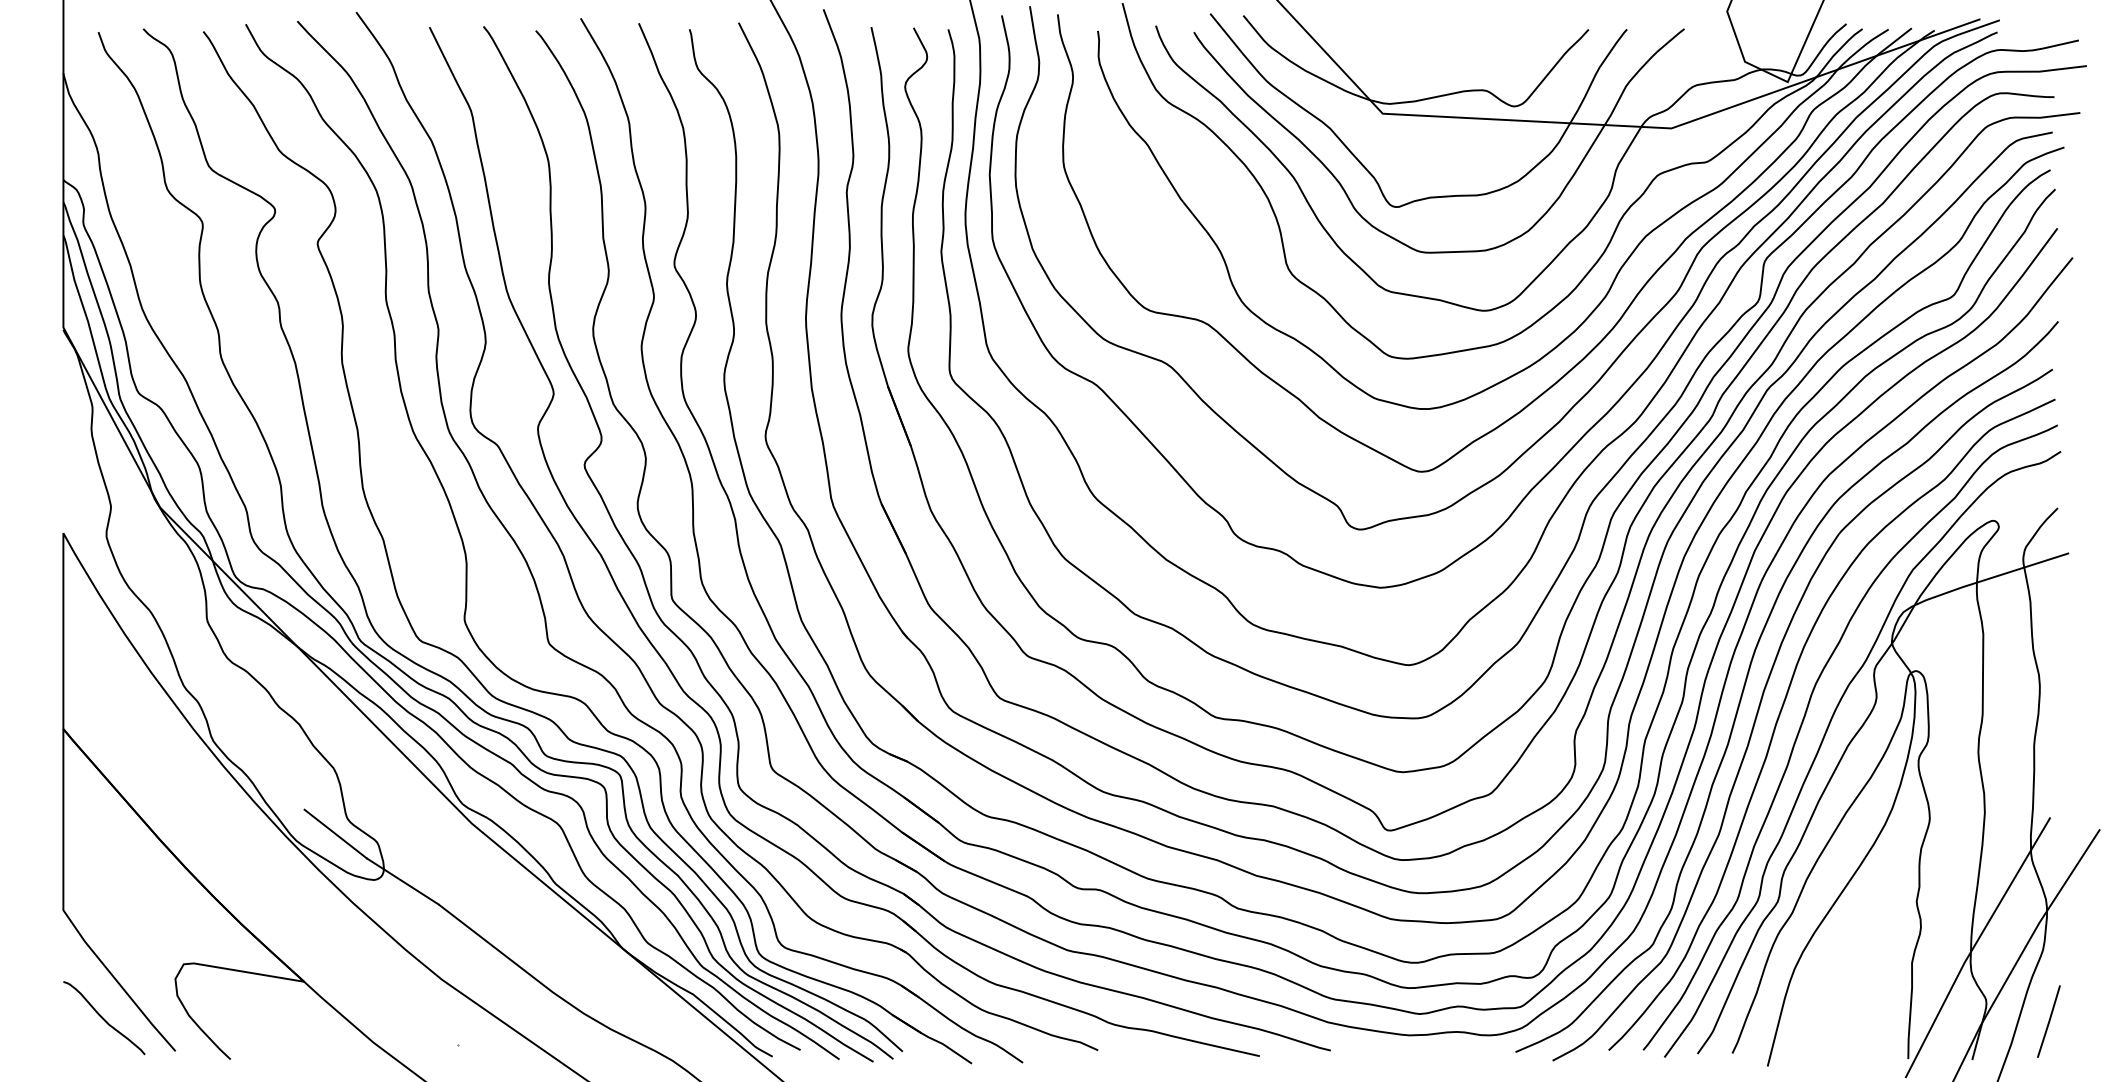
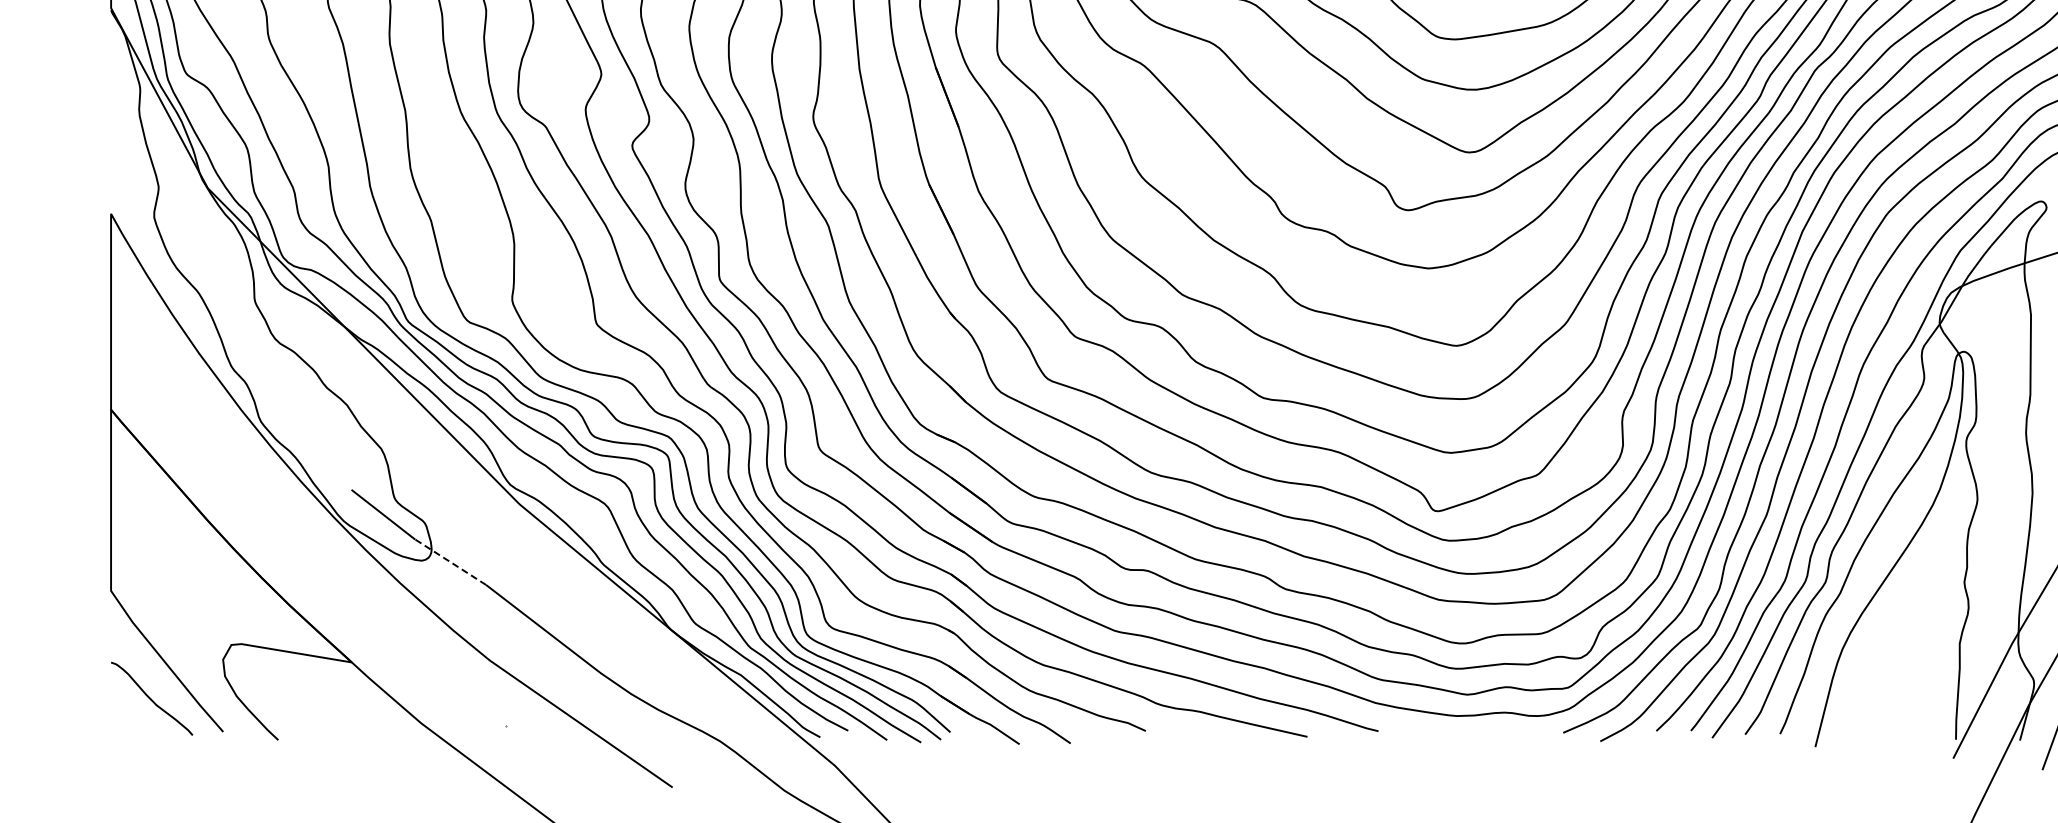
line: (402, 881) -> (450, 562), solid -> dashed

